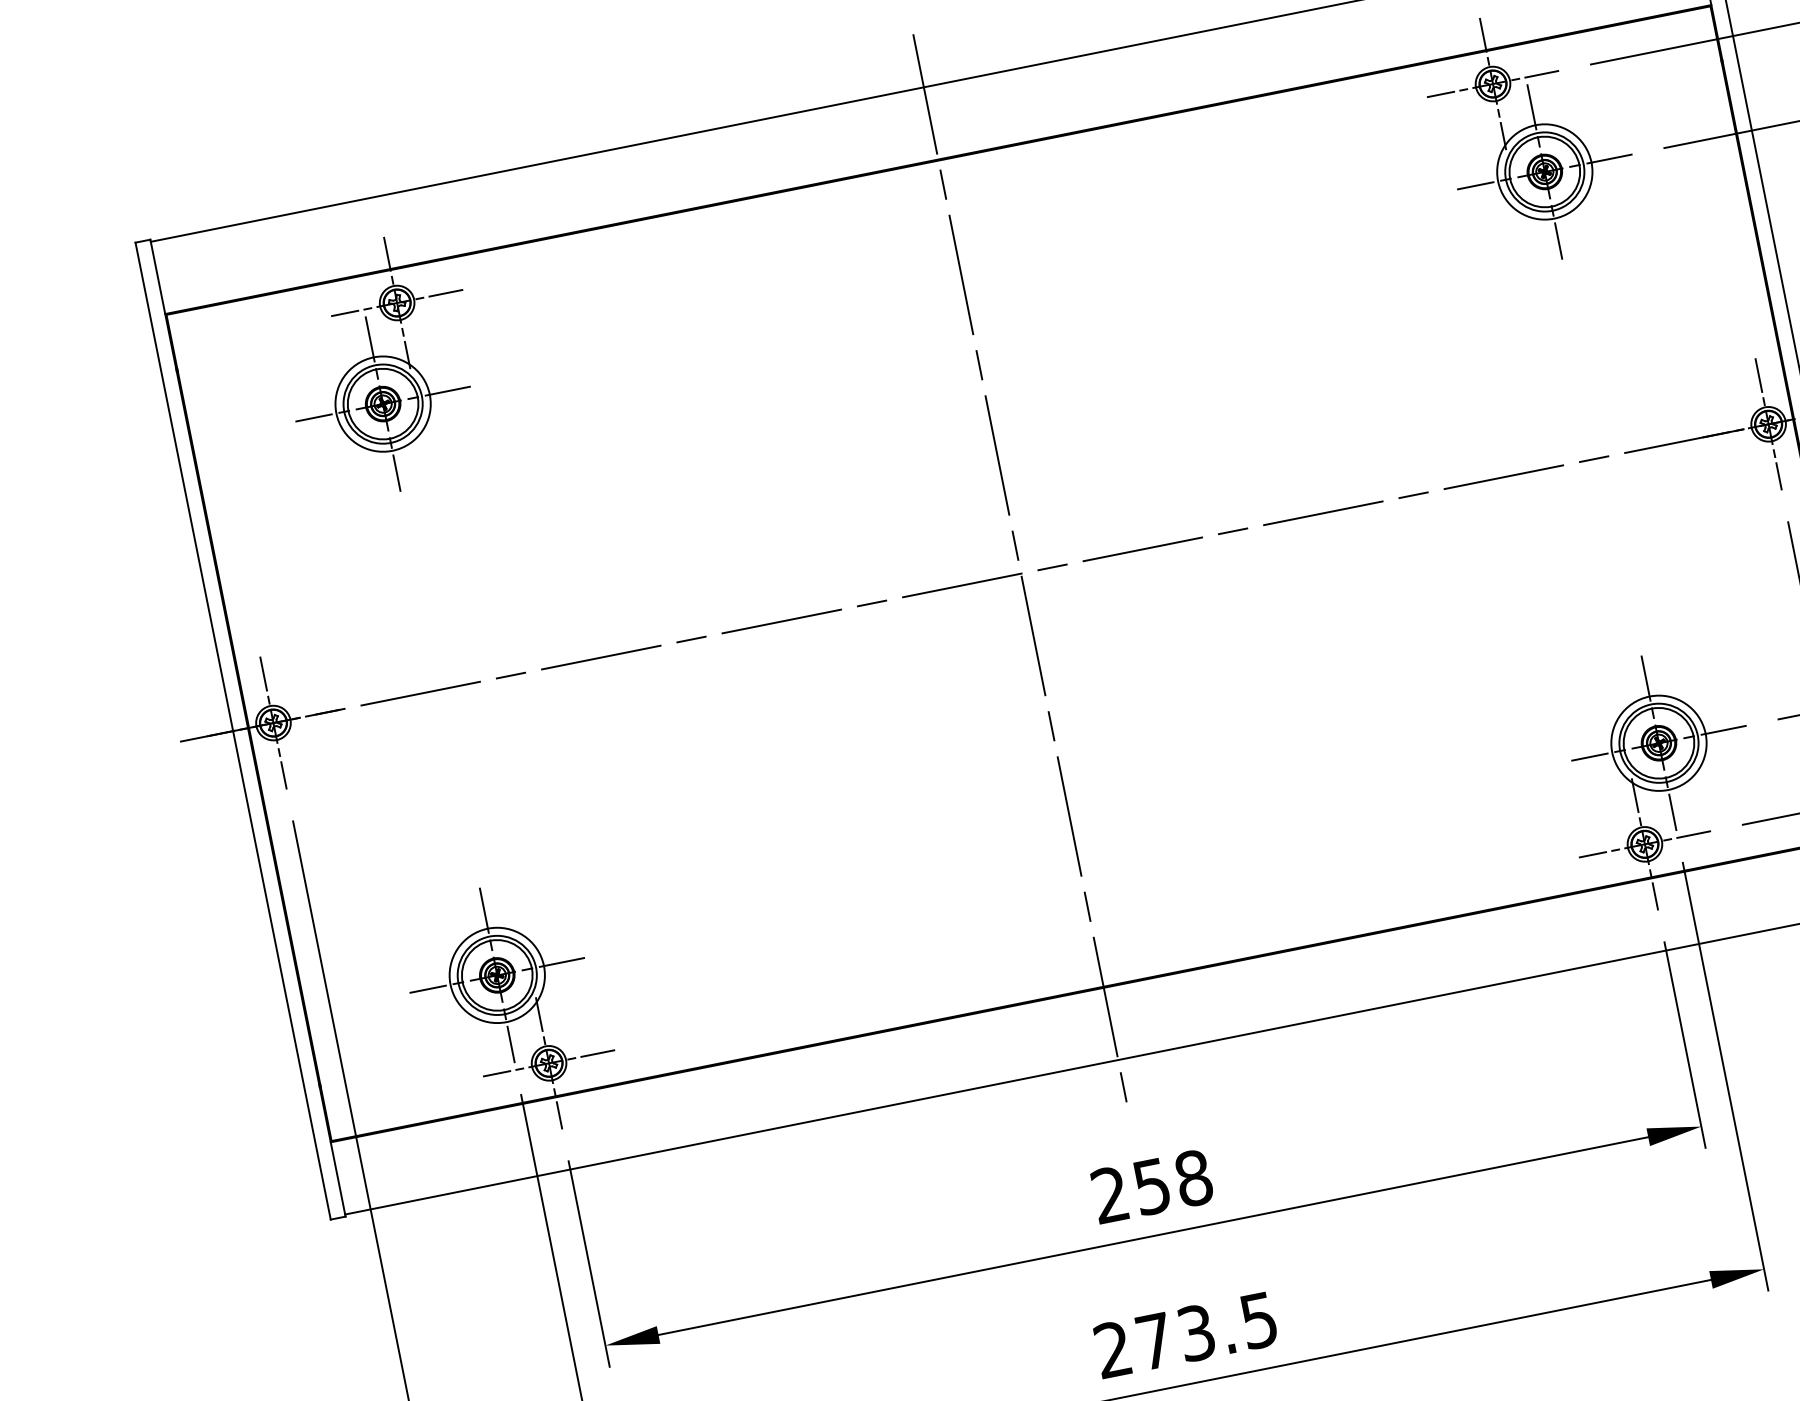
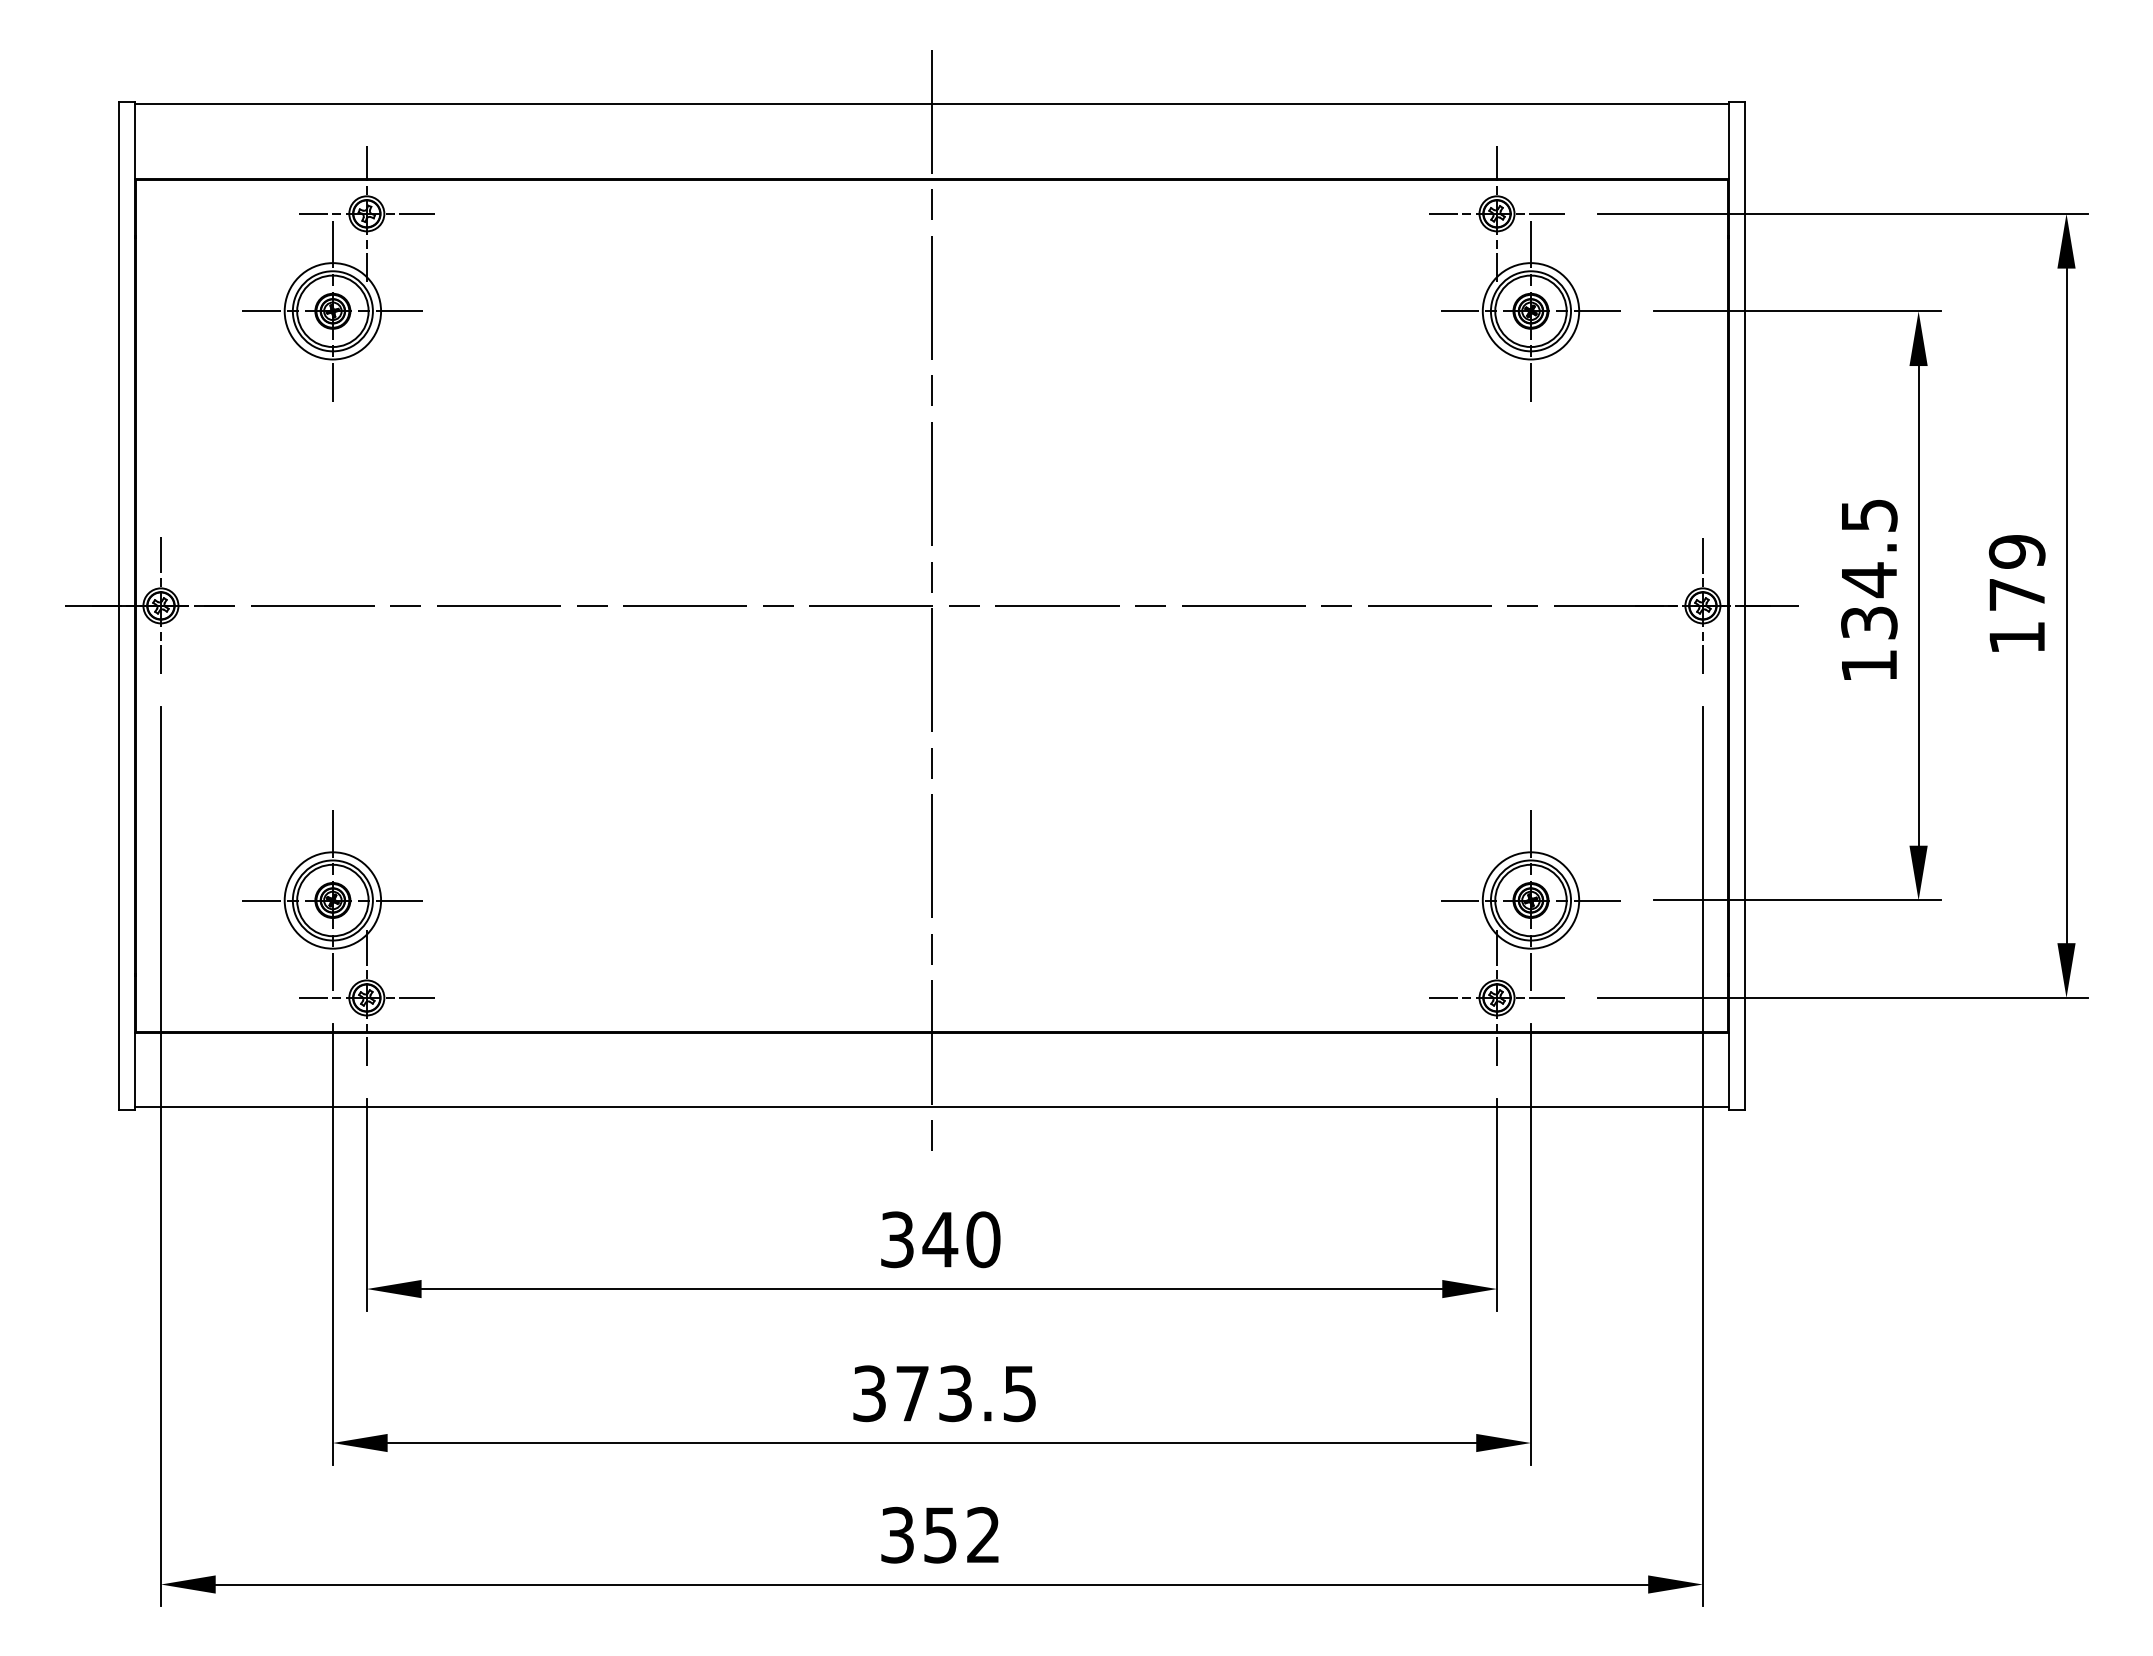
text: (1152, 1186) -> (940, 1239), 258 -> 340
text: (1113, 1349) -> (869, 1393), 273.5 -> 373.5

